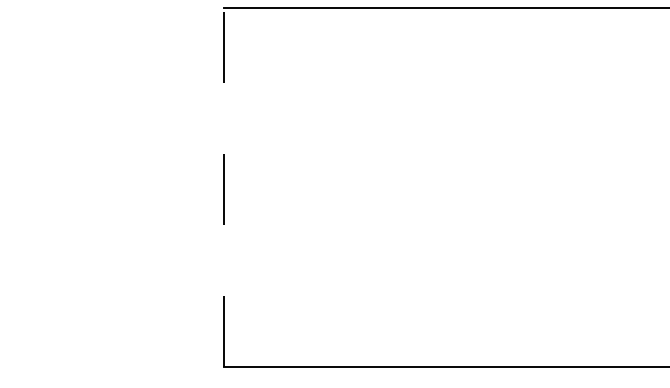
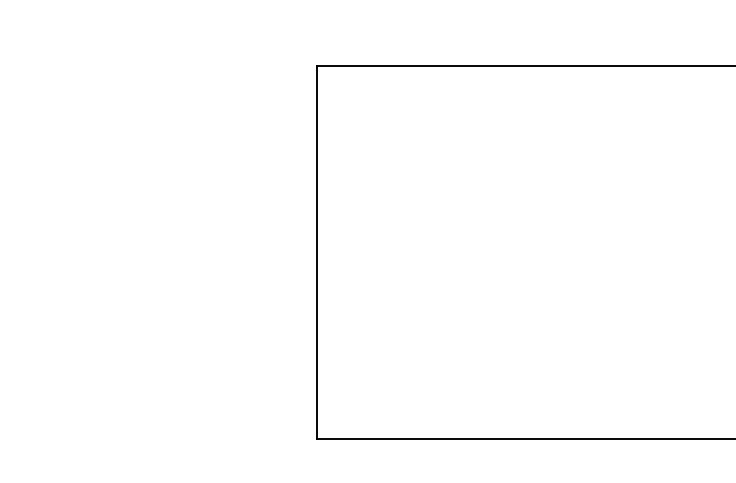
line: (223, 187) -> (316, 252), dashed -> solid

